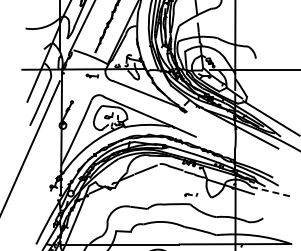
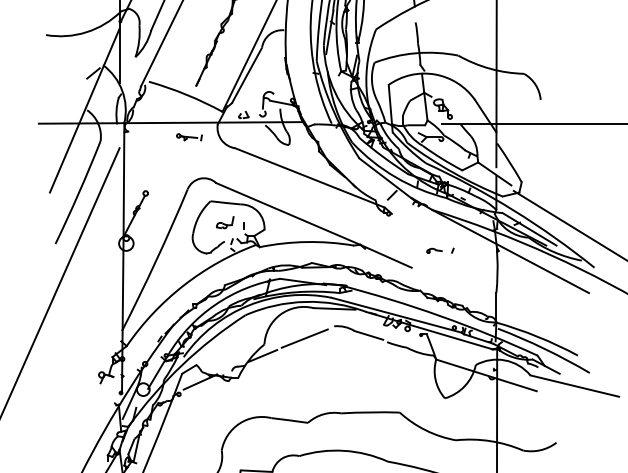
line: (272, 192) -> (576, 387), dashed -> solid
part: (191, 194) -> (441, 249), moved

